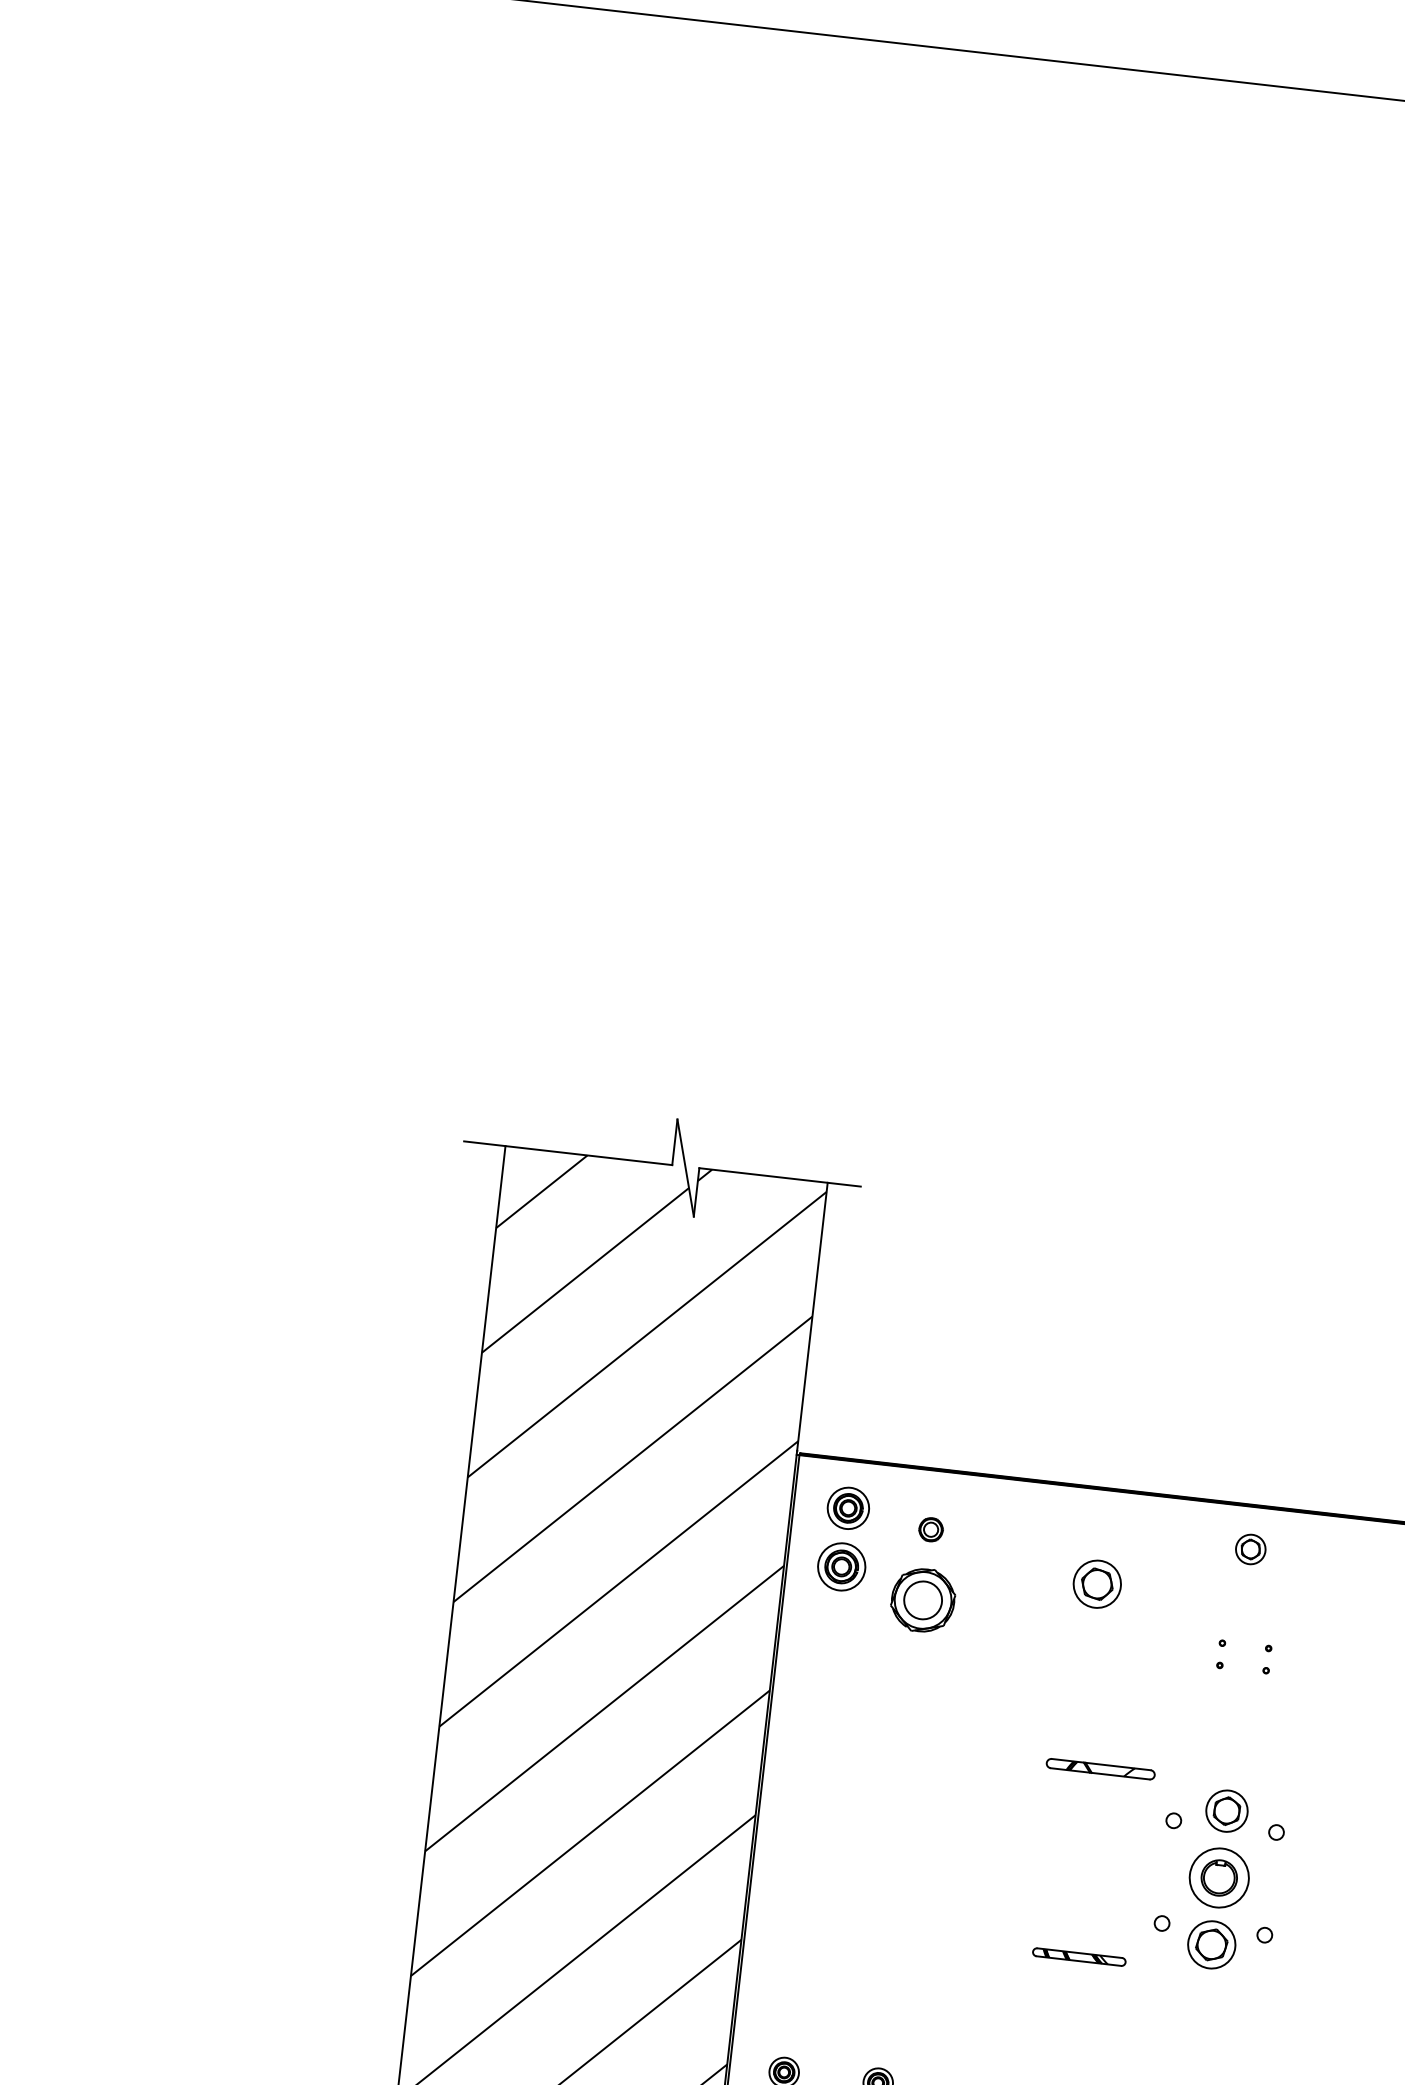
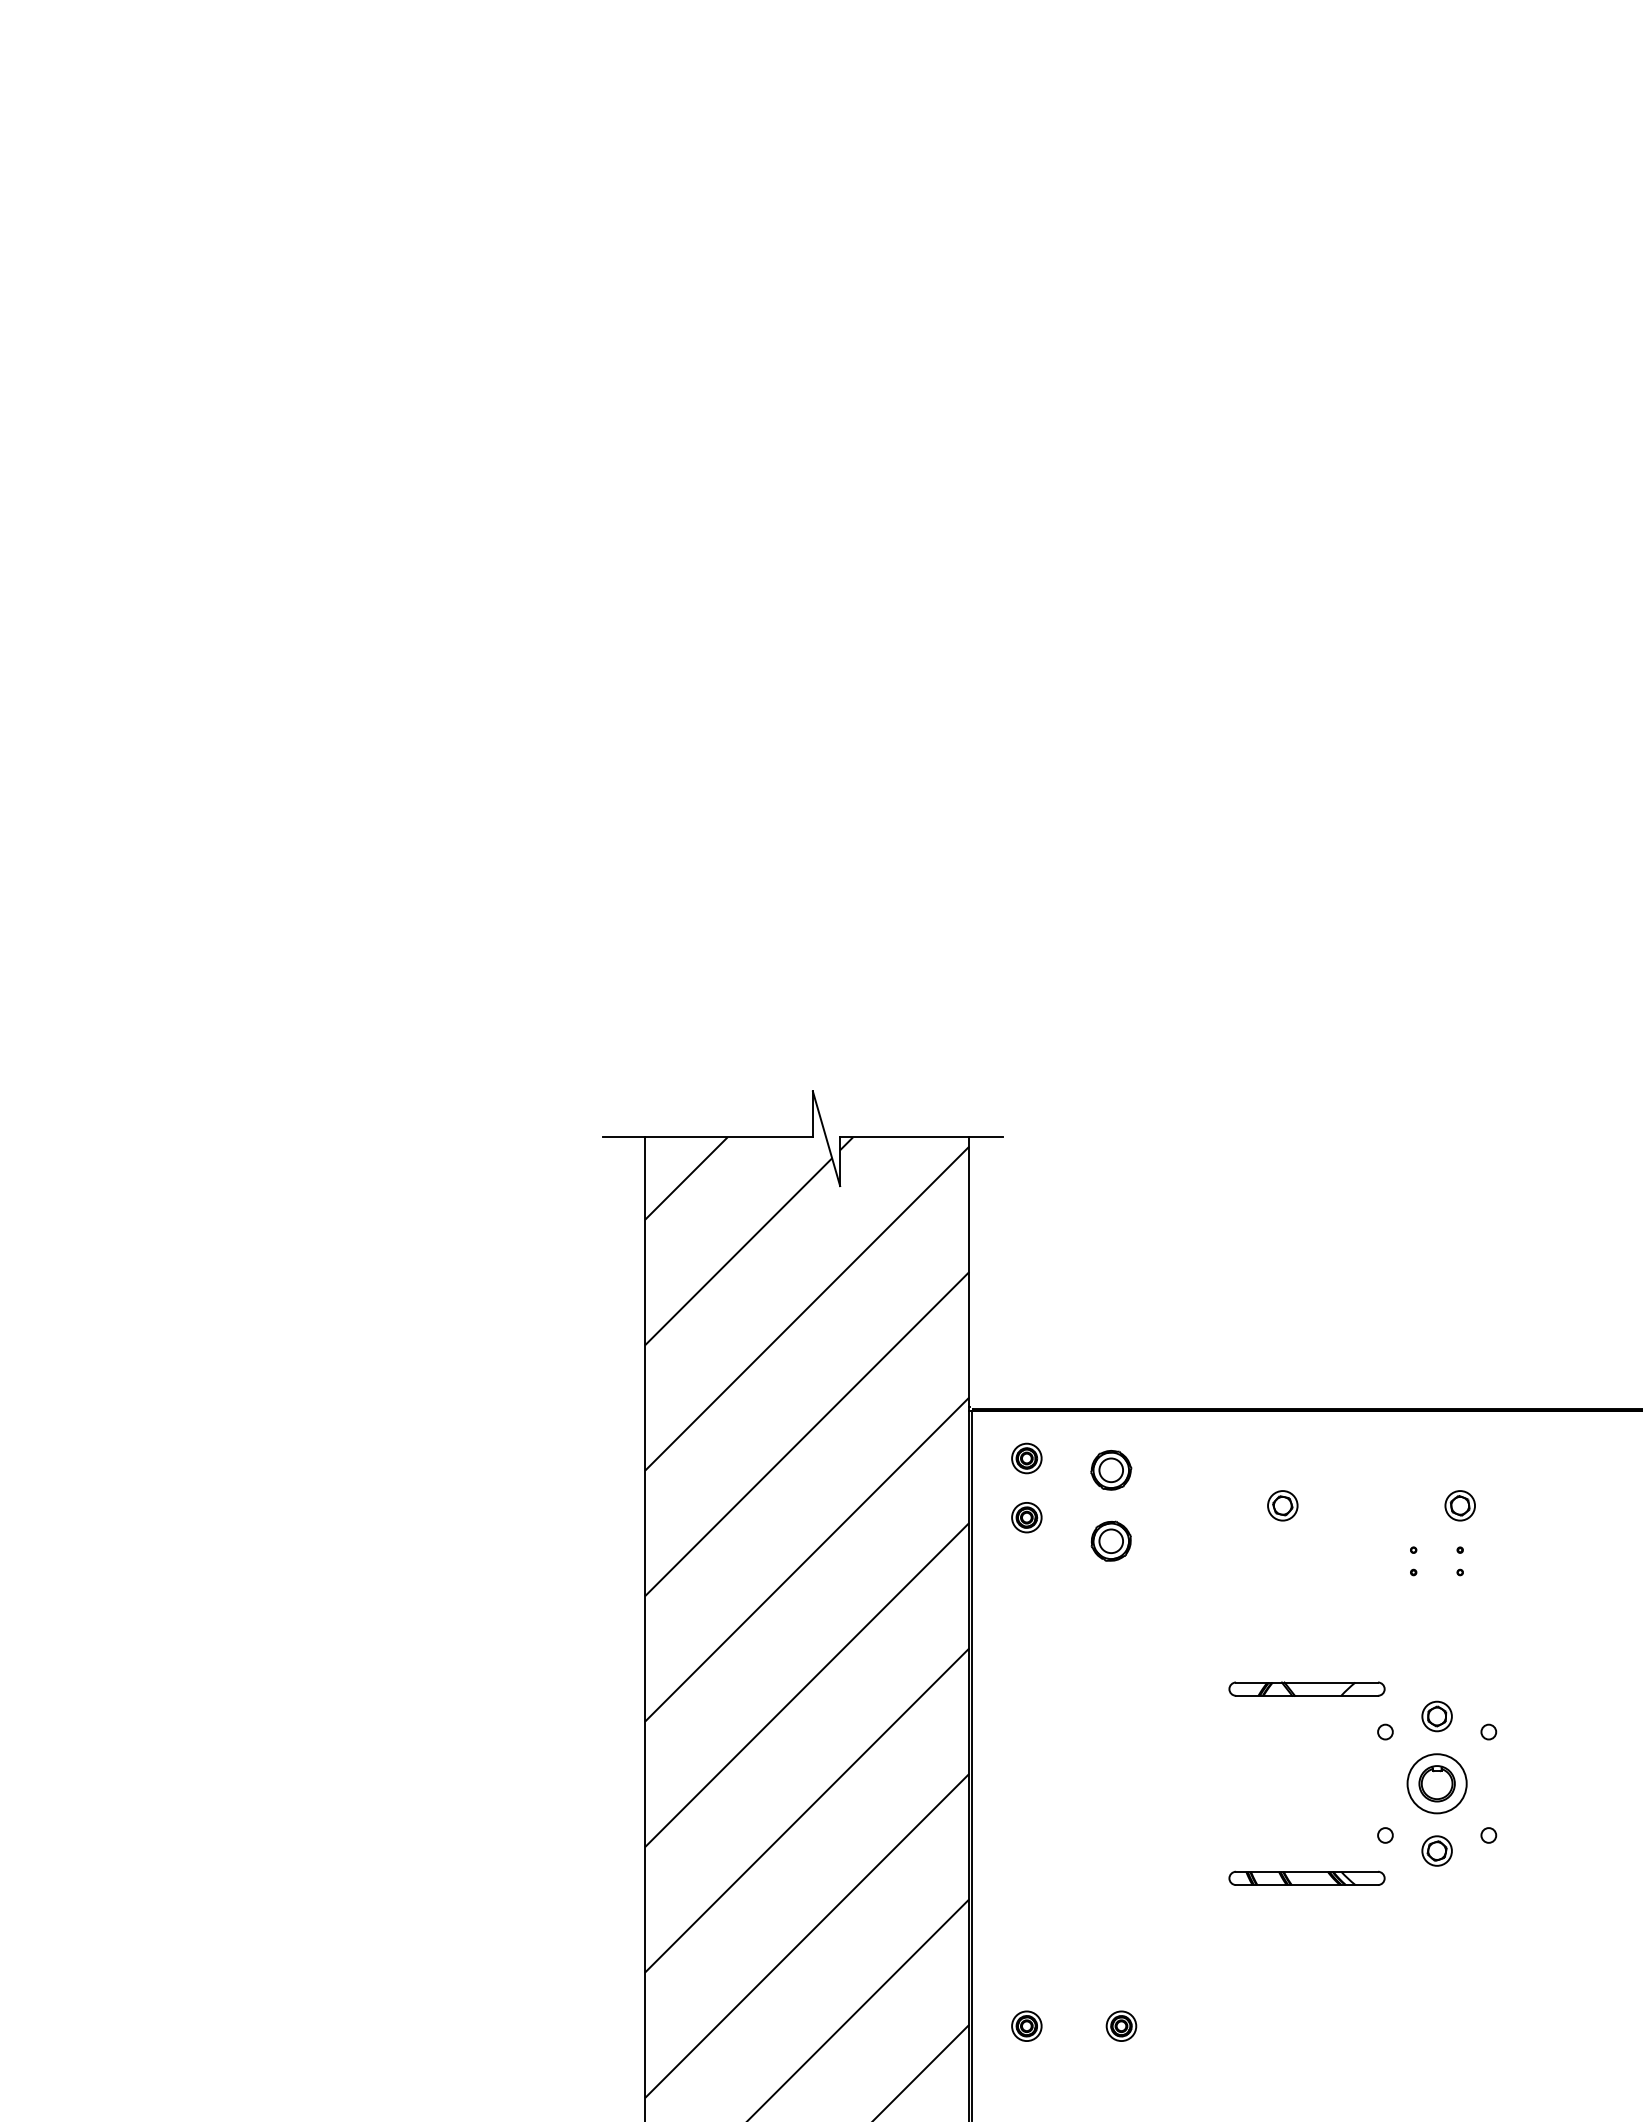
part: (848, 1508) -> (1026, 1458), size x0.71
part: (931, 1529) -> (1111, 1470), size x1.67
part: (1250, 1549) -> (1459, 1505), moved
part: (841, 1566) -> (1026, 1517), size x0.62
part: (1097, 1584) -> (1282, 1505), size x0.62
part: (922, 1599) -> (1110, 1540), size x0.62
part: (1100, 1768) -> (1306, 1688), size x1.43
part: (1226, 1811) -> (1436, 1716), size x0.71
part: (1211, 1944) -> (1436, 1850), size x0.62
part: (1078, 1956) -> (1306, 1877), size x1.67

